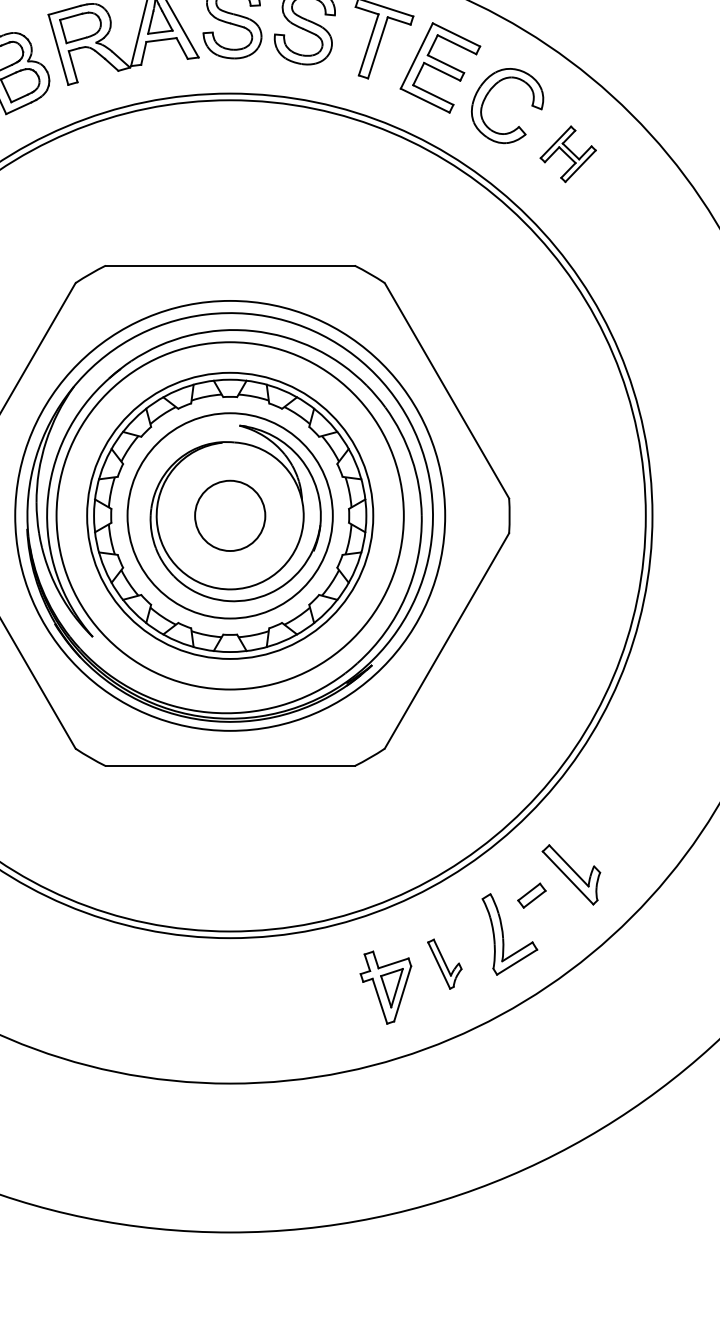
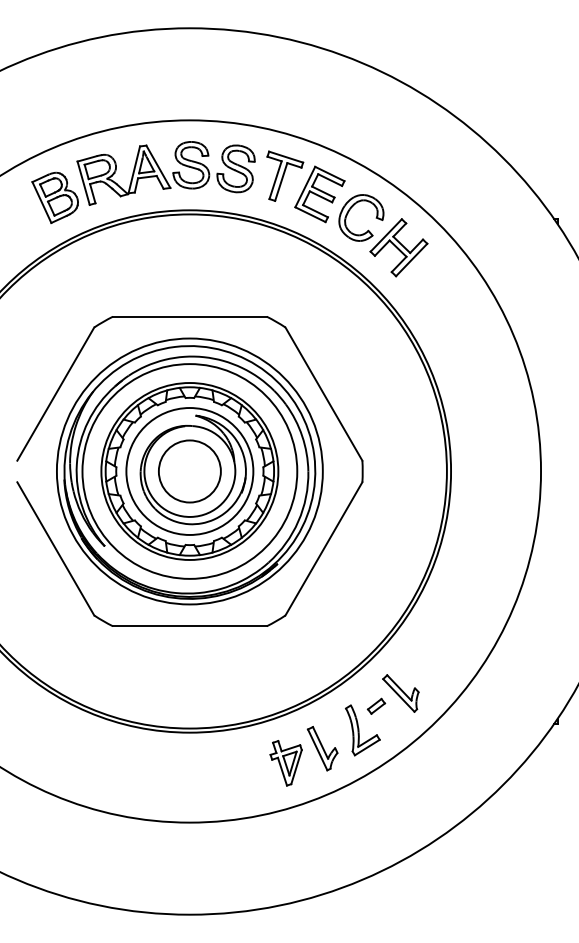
part: (567, 153) -> (398, 247), size x1.67
circle: (229, 515) -> (189, 471), size x1.43
part: (444, 963) -> (322, 748), size x1.43

